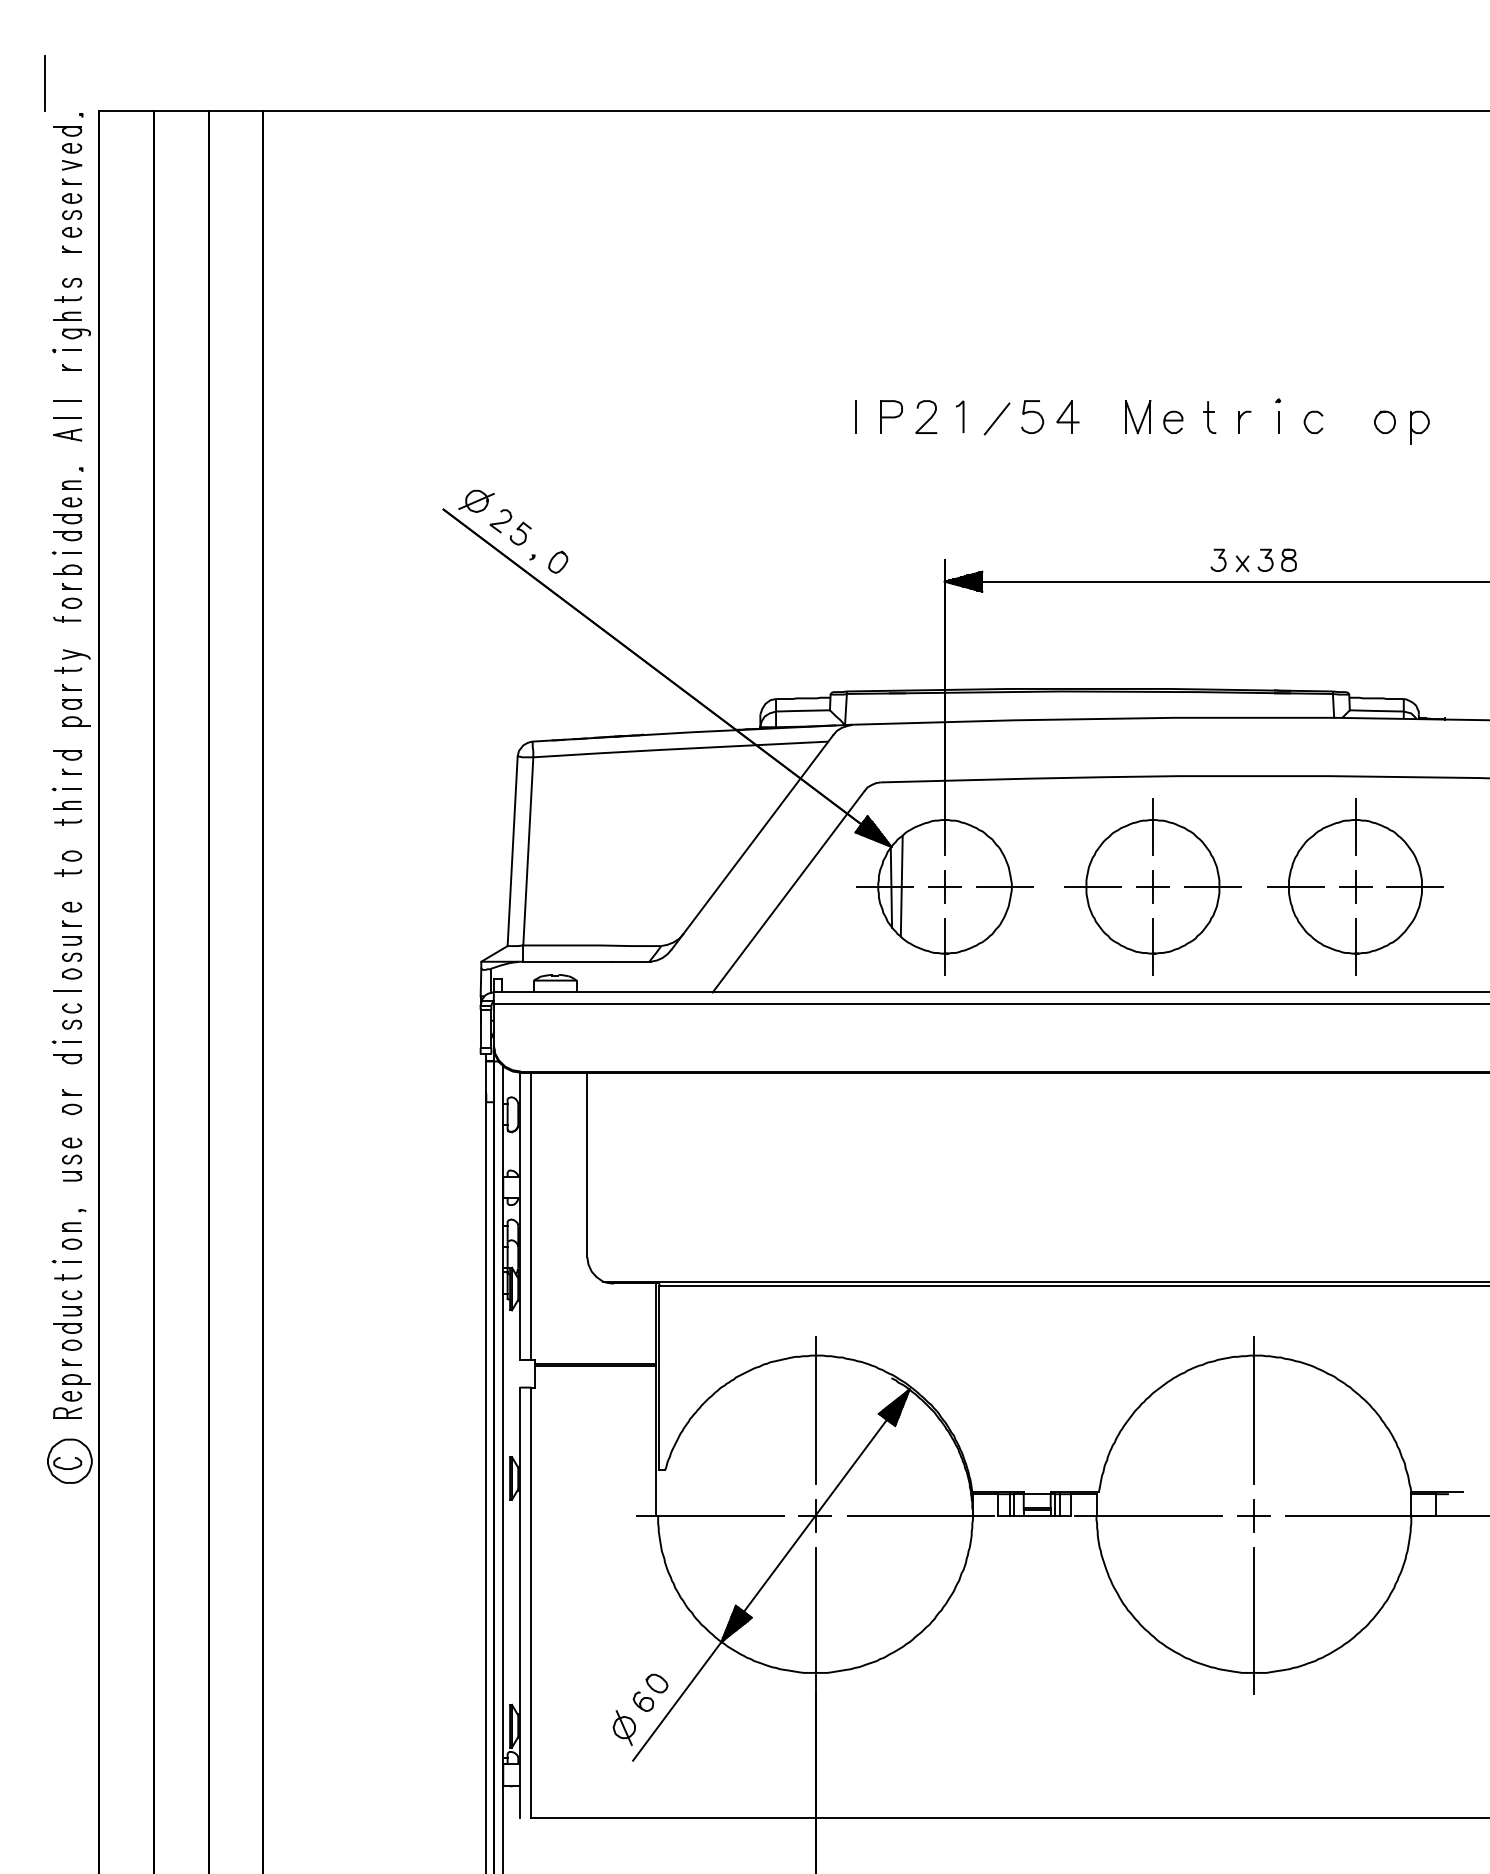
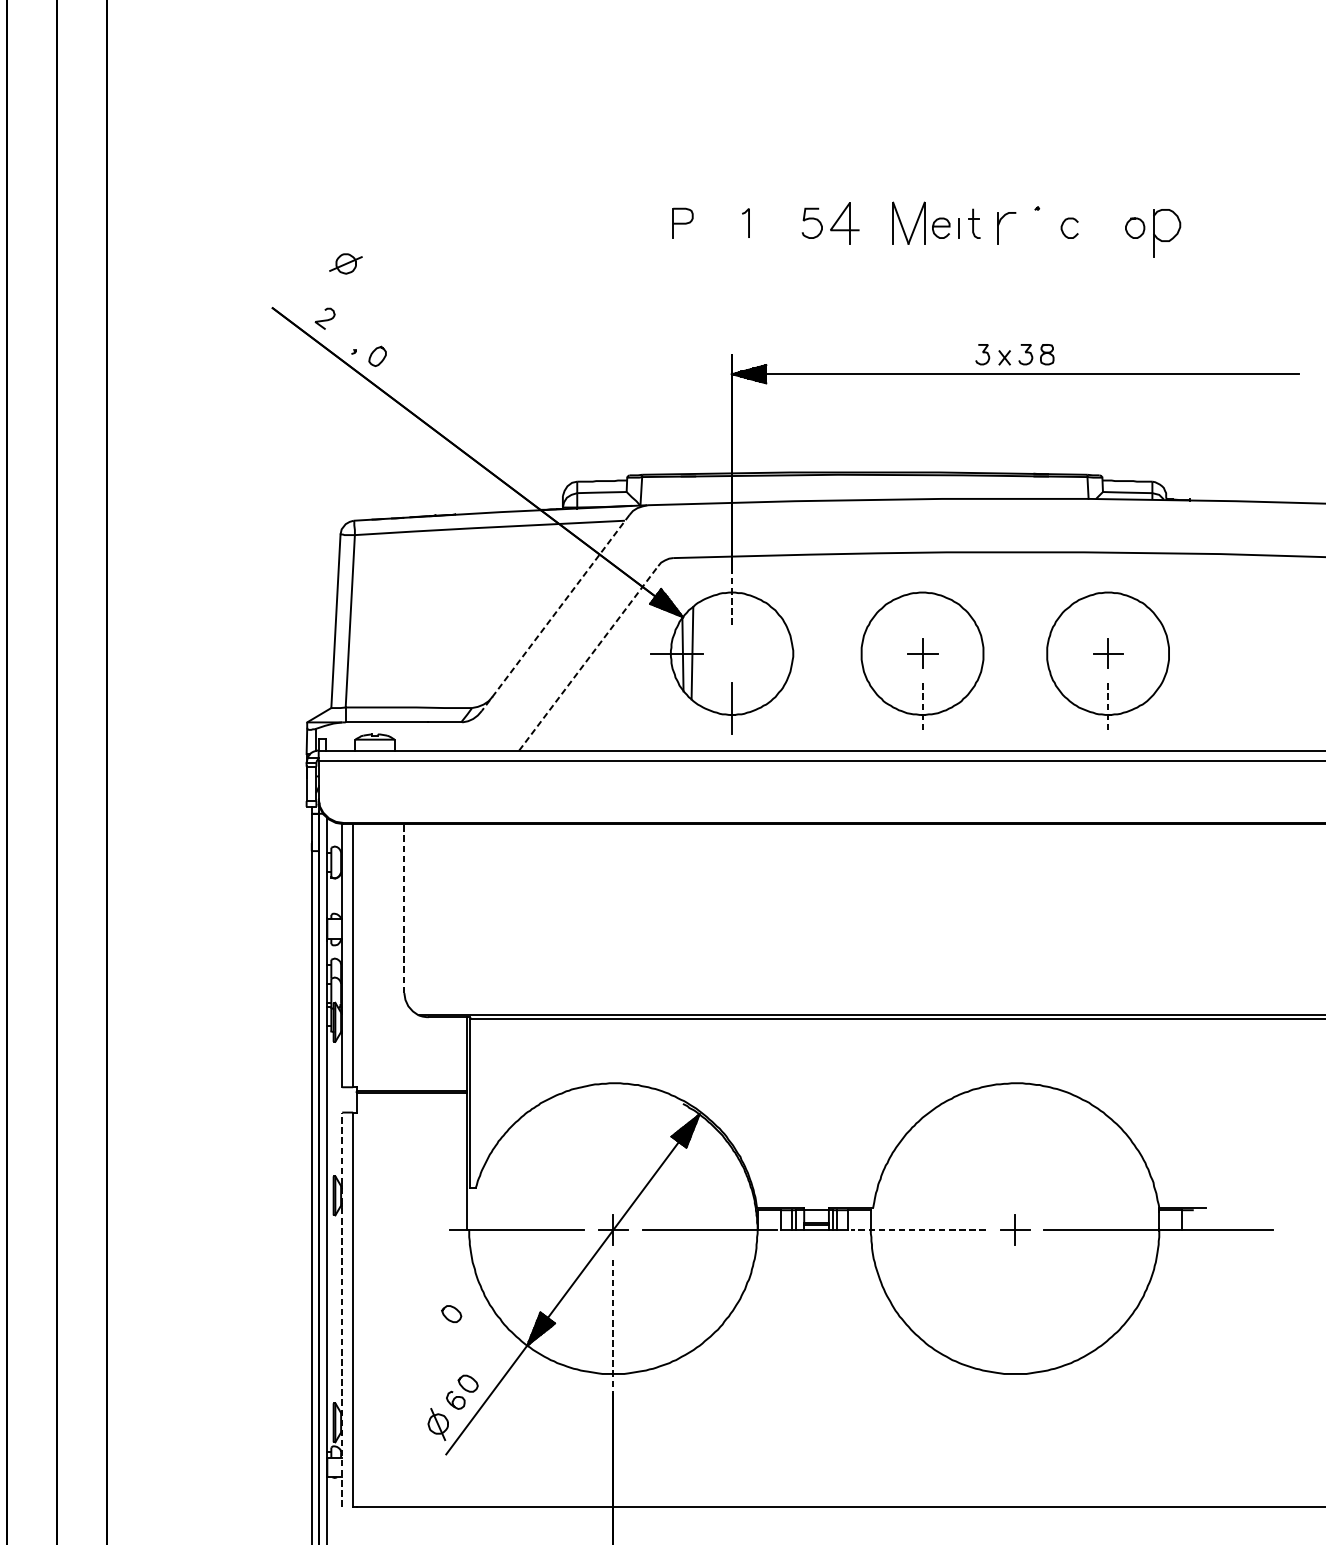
part: (1067, 416) -> (844, 222), size x1.4
line: (856, 417) -> (650, 223), removed
part: (1138, 417) -> (909, 223), size x1.4
curve: (929, 418) -> (717, 224), removed
line: (996, 418) -> (779, 224), removed
part: (1244, 421) -> (1006, 227), size x1.6
line: (1278, 422) -> (958, 228), moved
part: (1419, 427) -> (1166, 232), size x1.6
part: (476, 500) -> (345, 263), moved
curve: (521, 531) -> (344, 328), removed
line: (944, 826) -> (731, 598), solid -> dashed
line: (1152, 826) -> (922, 598), removed
line: (1355, 826) -> (1108, 598), removed
line: (752, 842) -> (555, 613), solid -> dashed
part: (944, 886) -> (731, 653), removed
line: (1004, 887) -> (786, 654), removed
line: (1092, 887) -> (867, 654), removed
line: (1212, 887) -> (977, 654), removed
line: (1295, 887) -> (1053, 654), removed
line: (1415, 887) -> (1163, 654), removed
line: (788, 891) -> (588, 658), solid -> dashed
line: (1152, 947) -> (922, 709), solid -> dashed
line: (1355, 947) -> (1108, 709), solid -> dashed
line: (587, 1164) -> (404, 908), solid -> dashed
line: (815, 1410) -> (613, 1133), removed
line: (1253, 1410) -> (1014, 1133), removed
line: (1148, 1516) -> (918, 1230), solid -> dashed
line: (519, 1602) -> (342, 1309), solid -> dashed
part: (638, 1607) -> (451, 1314), added
line: (815, 1621) -> (613, 1326), solid -> dashed
line: (1253, 1621) -> (1014, 1326), removed

